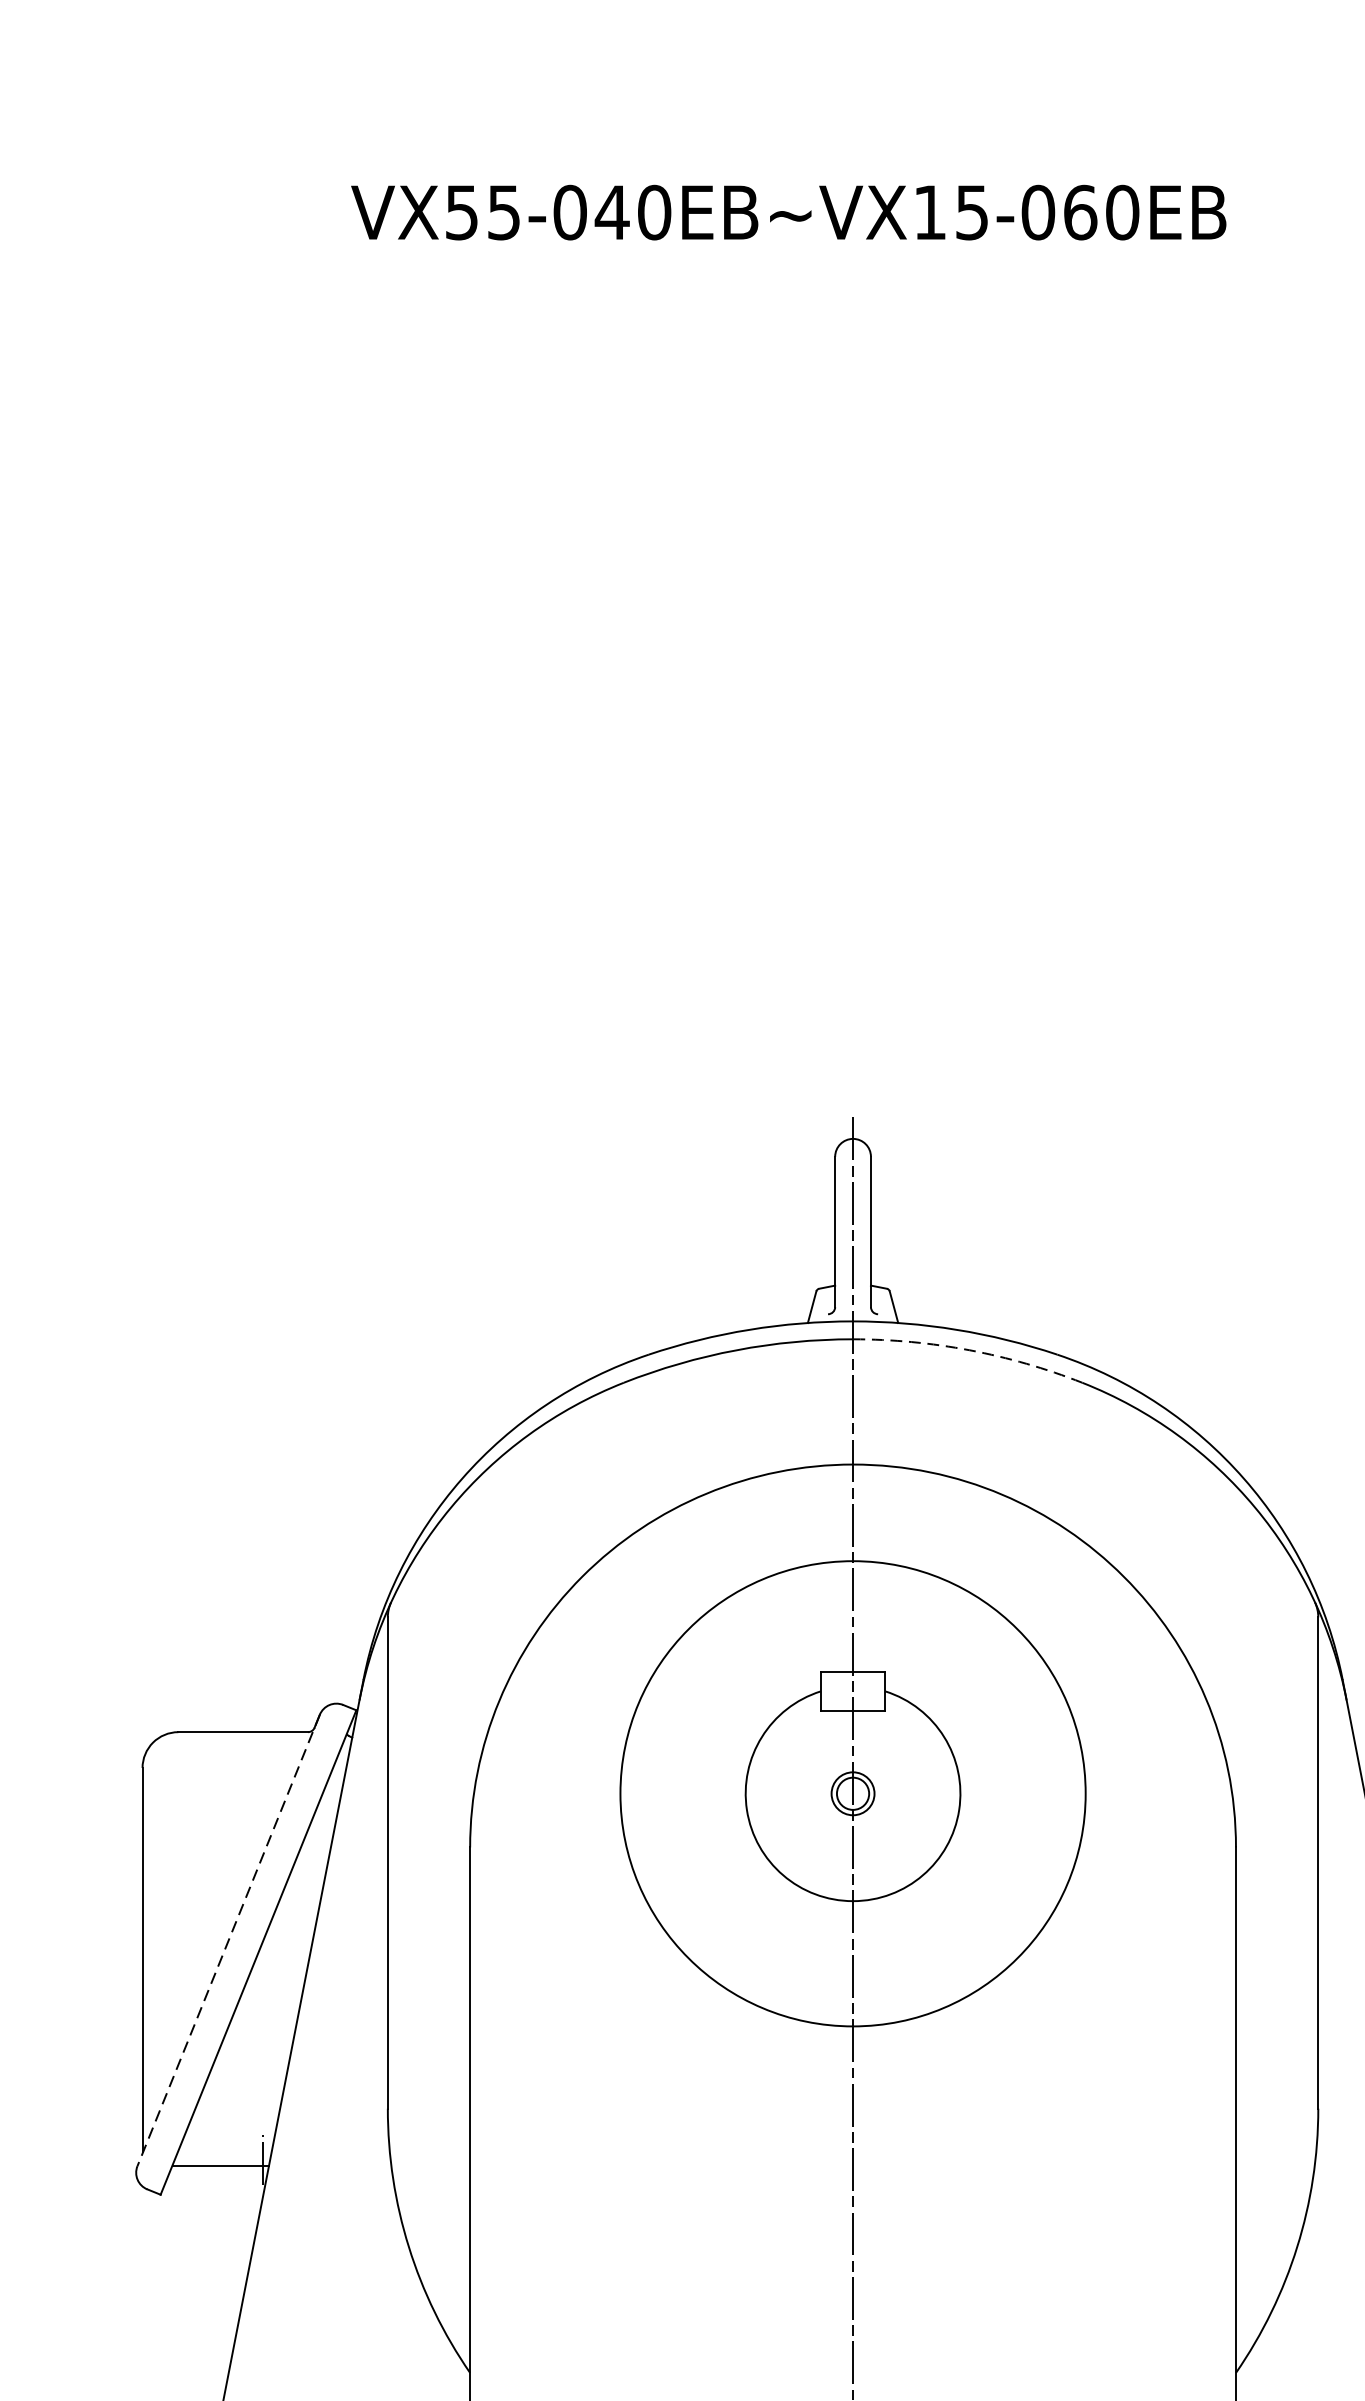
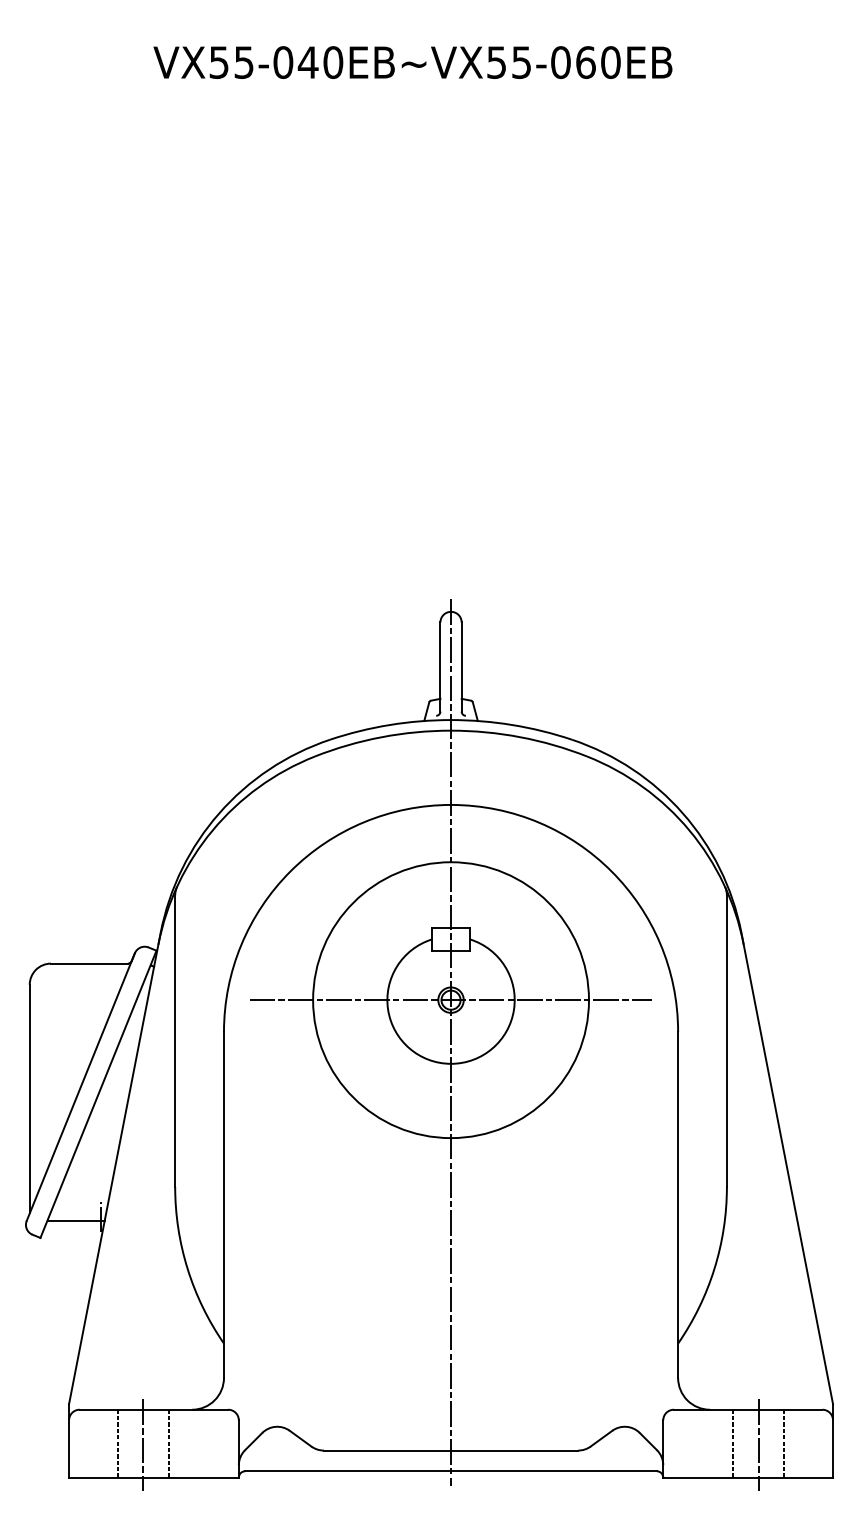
text: (929, 212) -> (496, 62), VX55-040EB~VX15-060EB -> VX55-040EB~VX55-060EB
arc: (970, 1350) -> (520, 737), dashed -> solid
line: (852, 1794) -> (450, 1000), added
line: (228, 1941) -> (80, 1087), dashed -> solid

